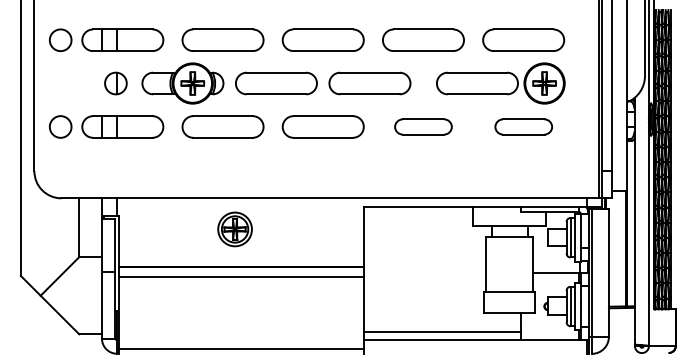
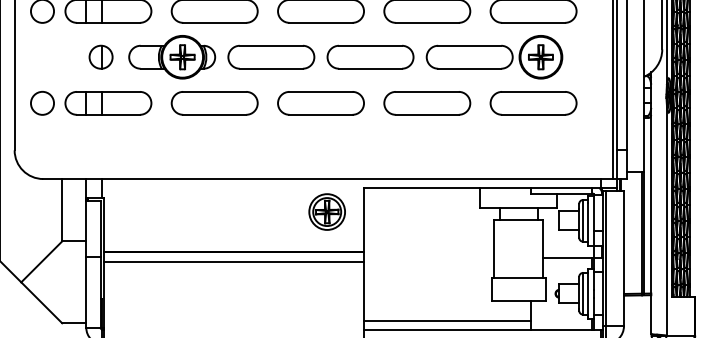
part: (500, 83) -> (494, 57), moved
part: (423, 126) -> (427, 102), size x1.43
part: (523, 126) -> (533, 102), size x1.43
part: (234, 229) -> (326, 212), moved

